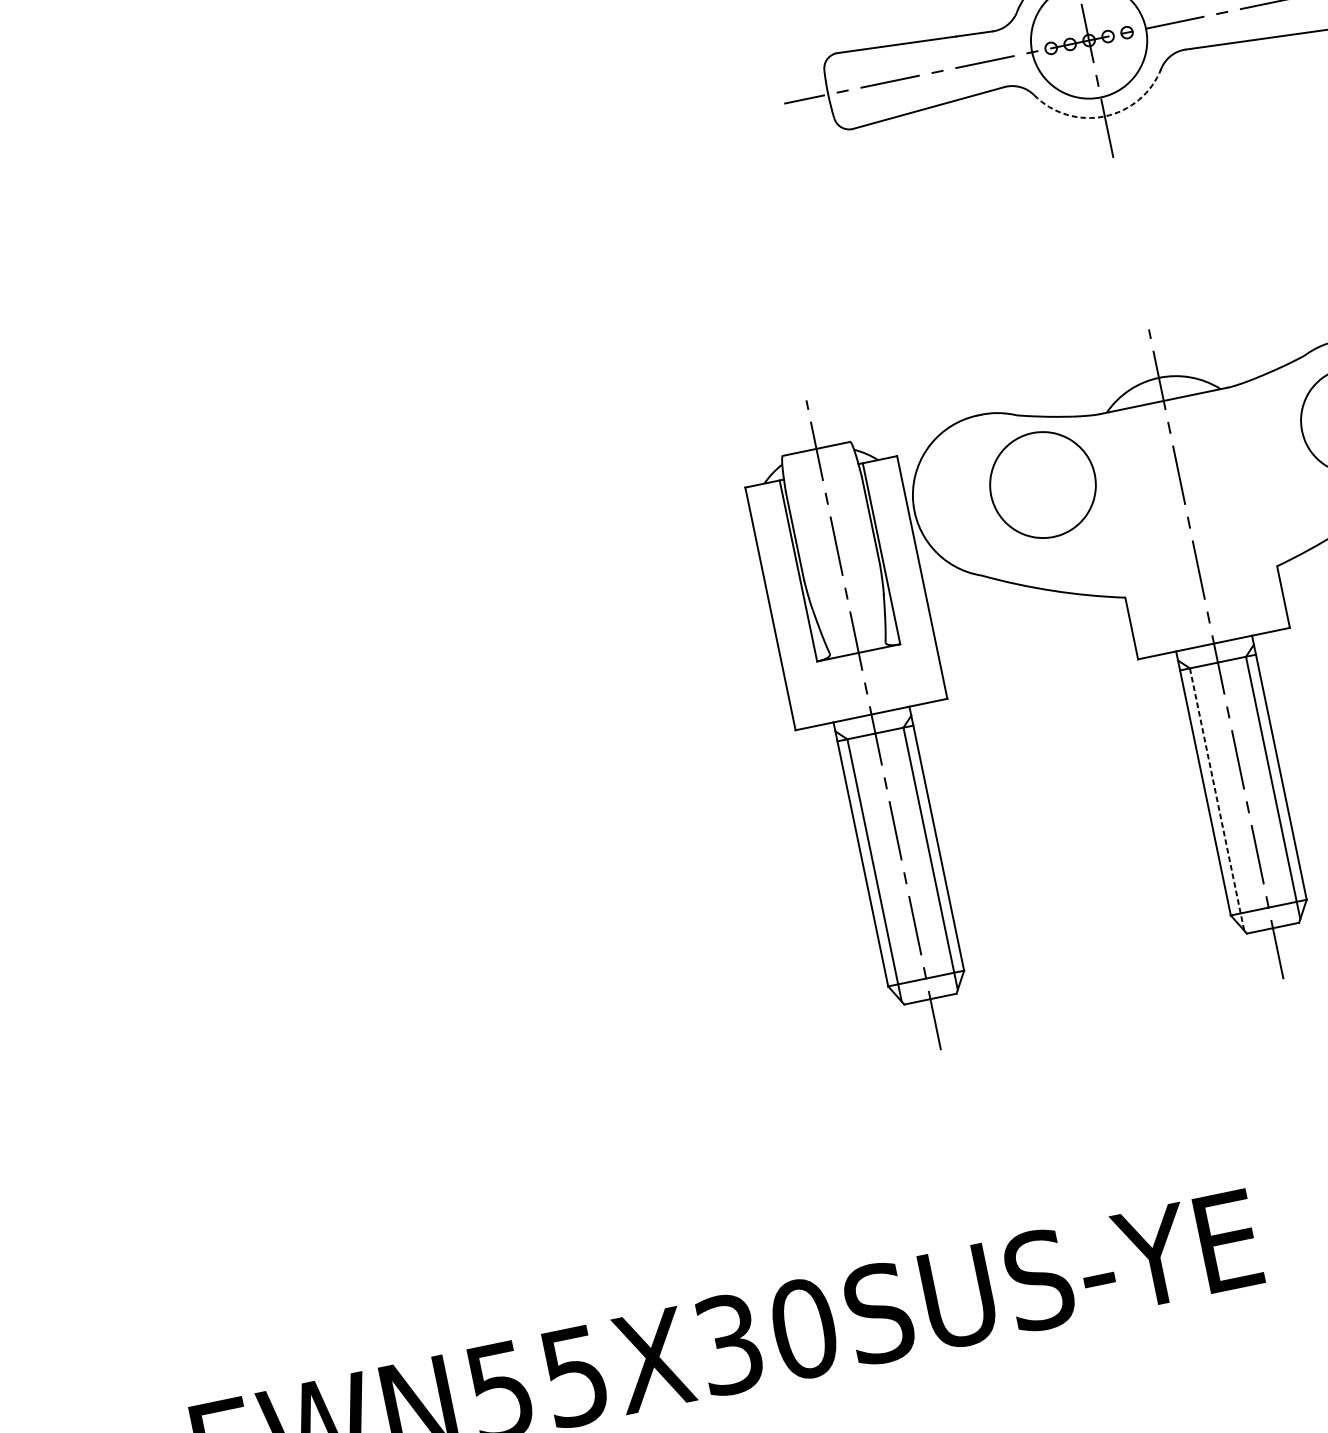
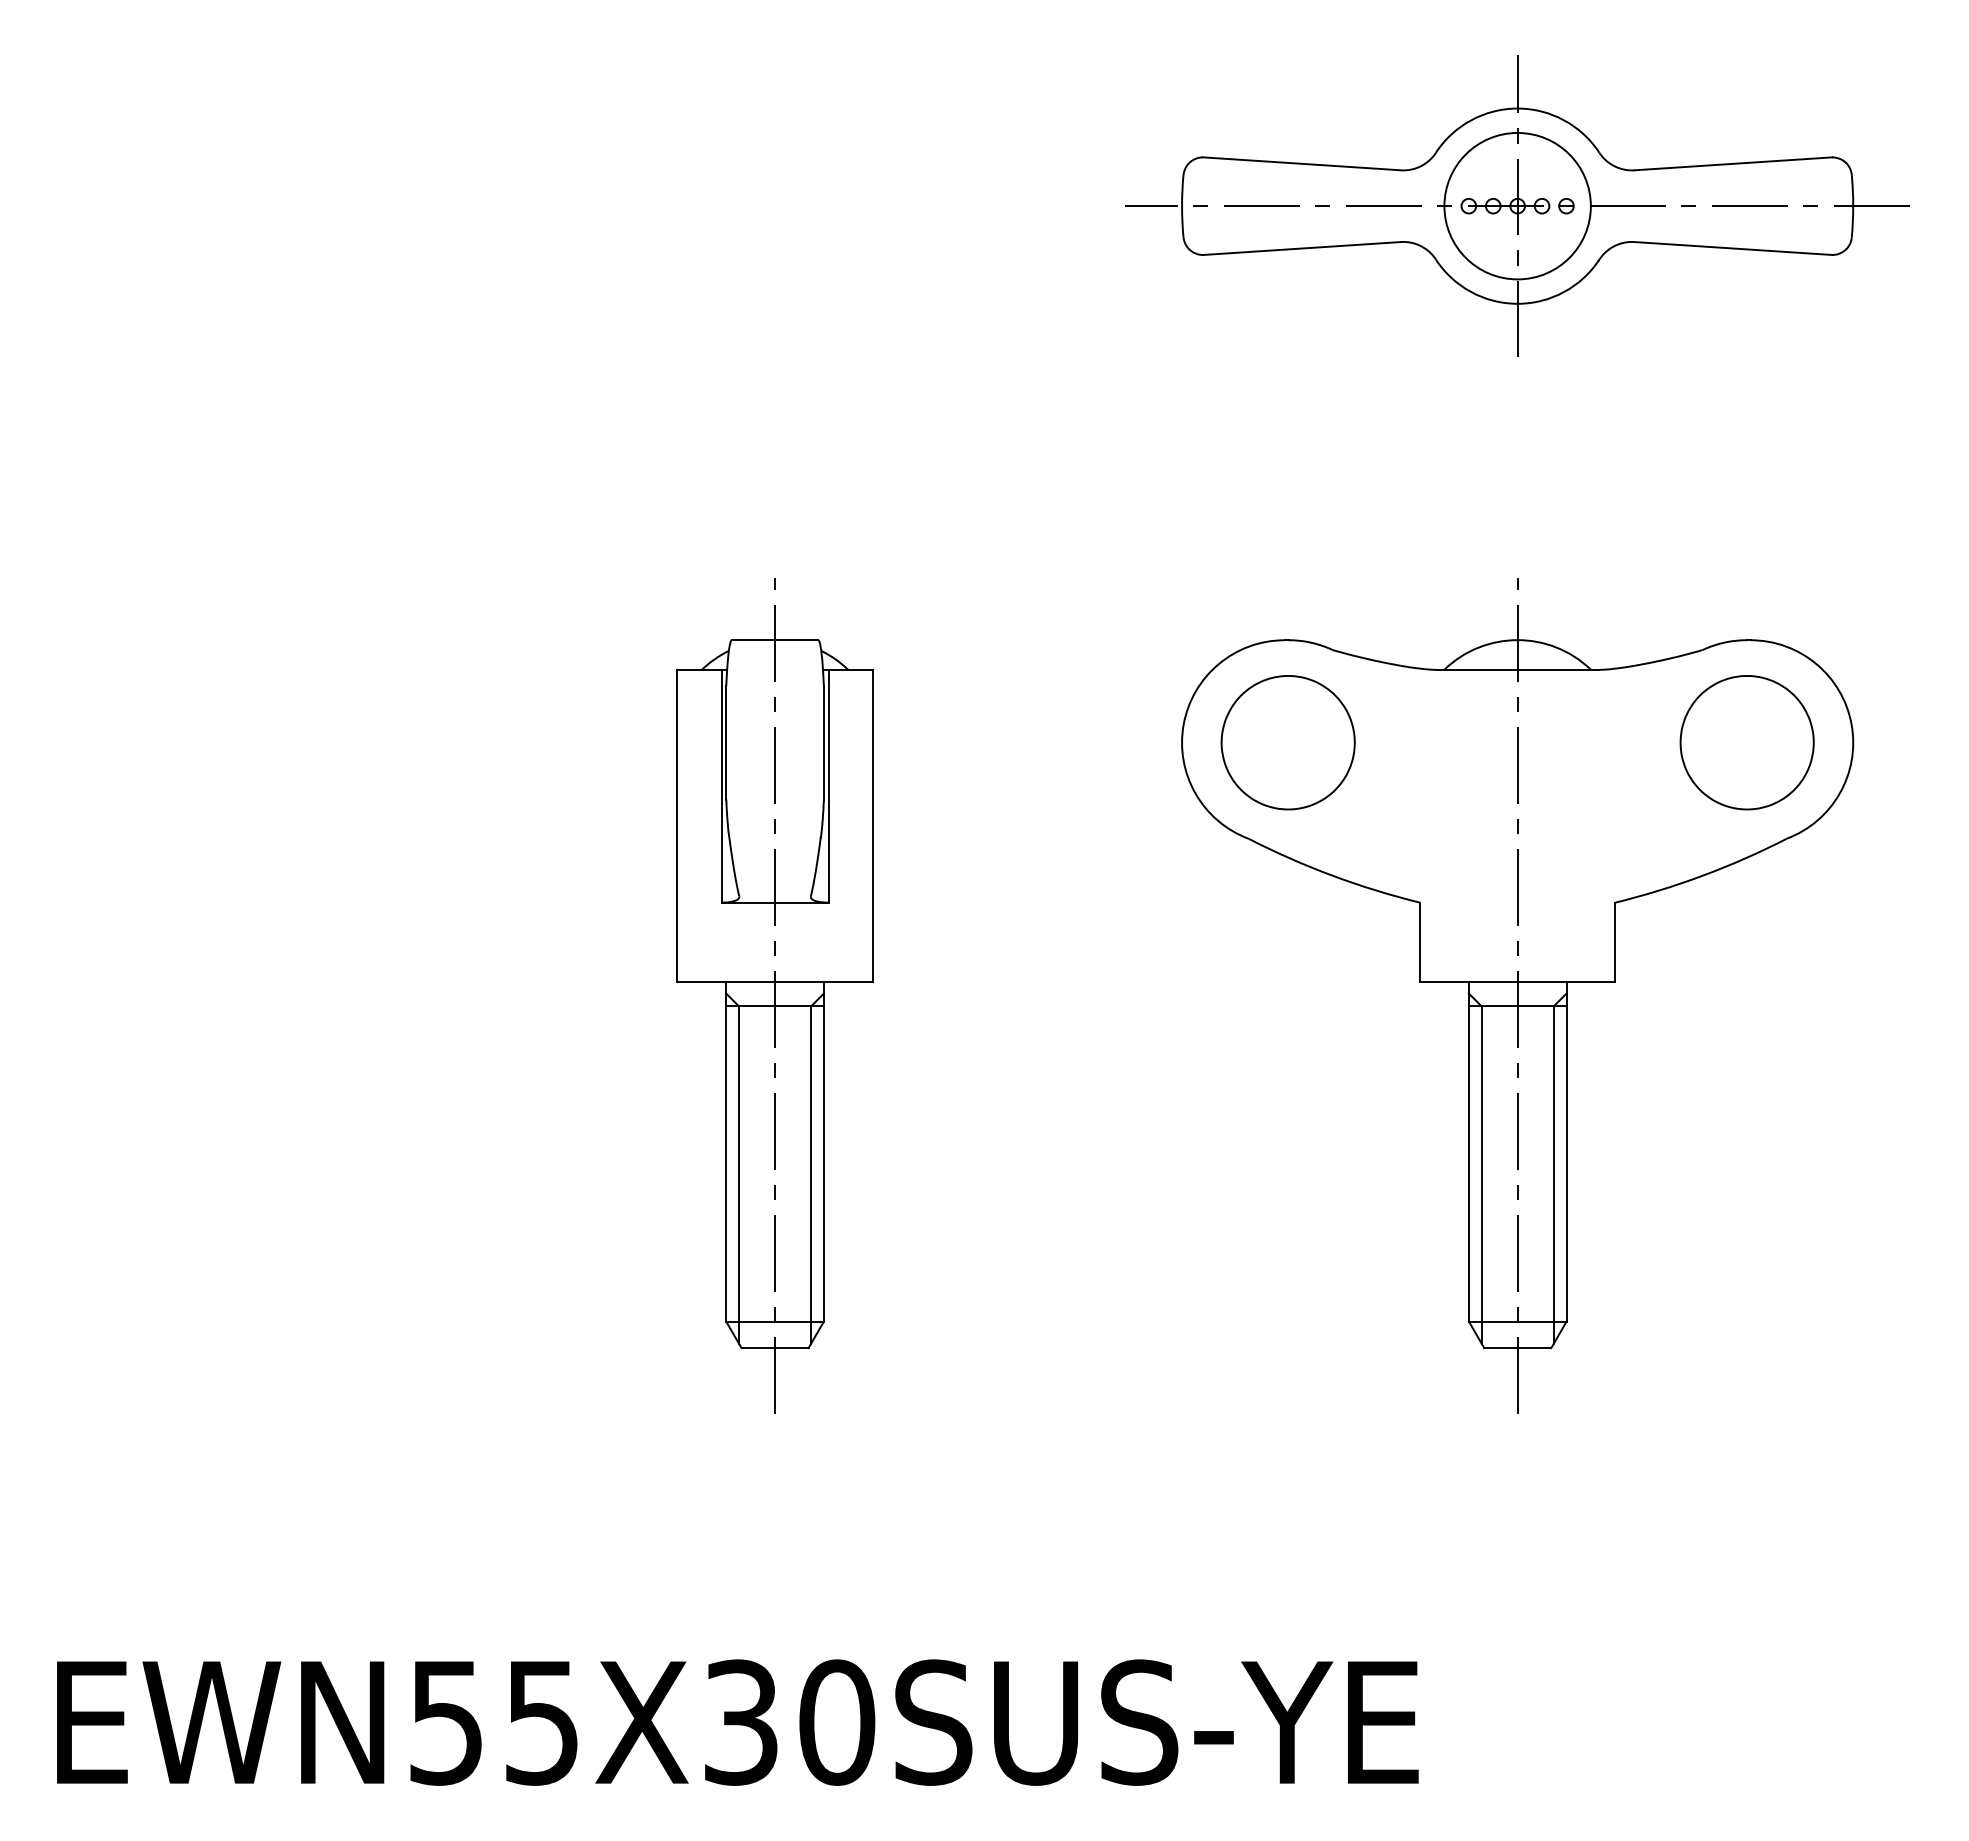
arc: (1104, 116) -> (1517, 303), dashed -> solid
part: (1042, 485) -> (1287, 742), moved
part: (873, 725) -> (774, 995), moved
line: (1217, 799) -> (1481, 1175), dashed -> solid

